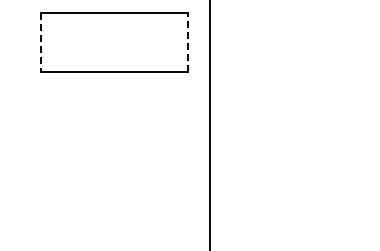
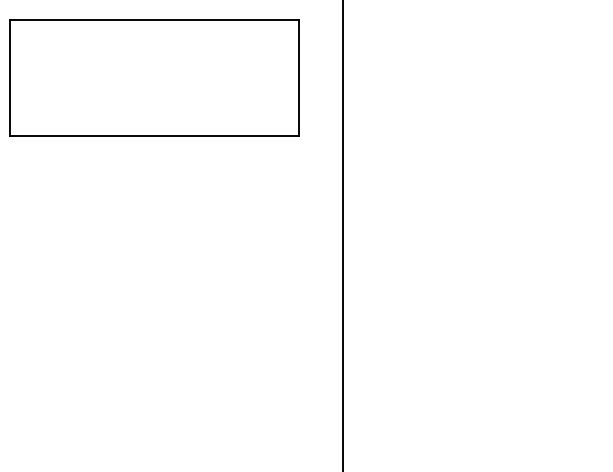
line: (187, 41) -> (298, 76), dashed -> solid
line: (40, 42) -> (9, 78), dashed -> solid

